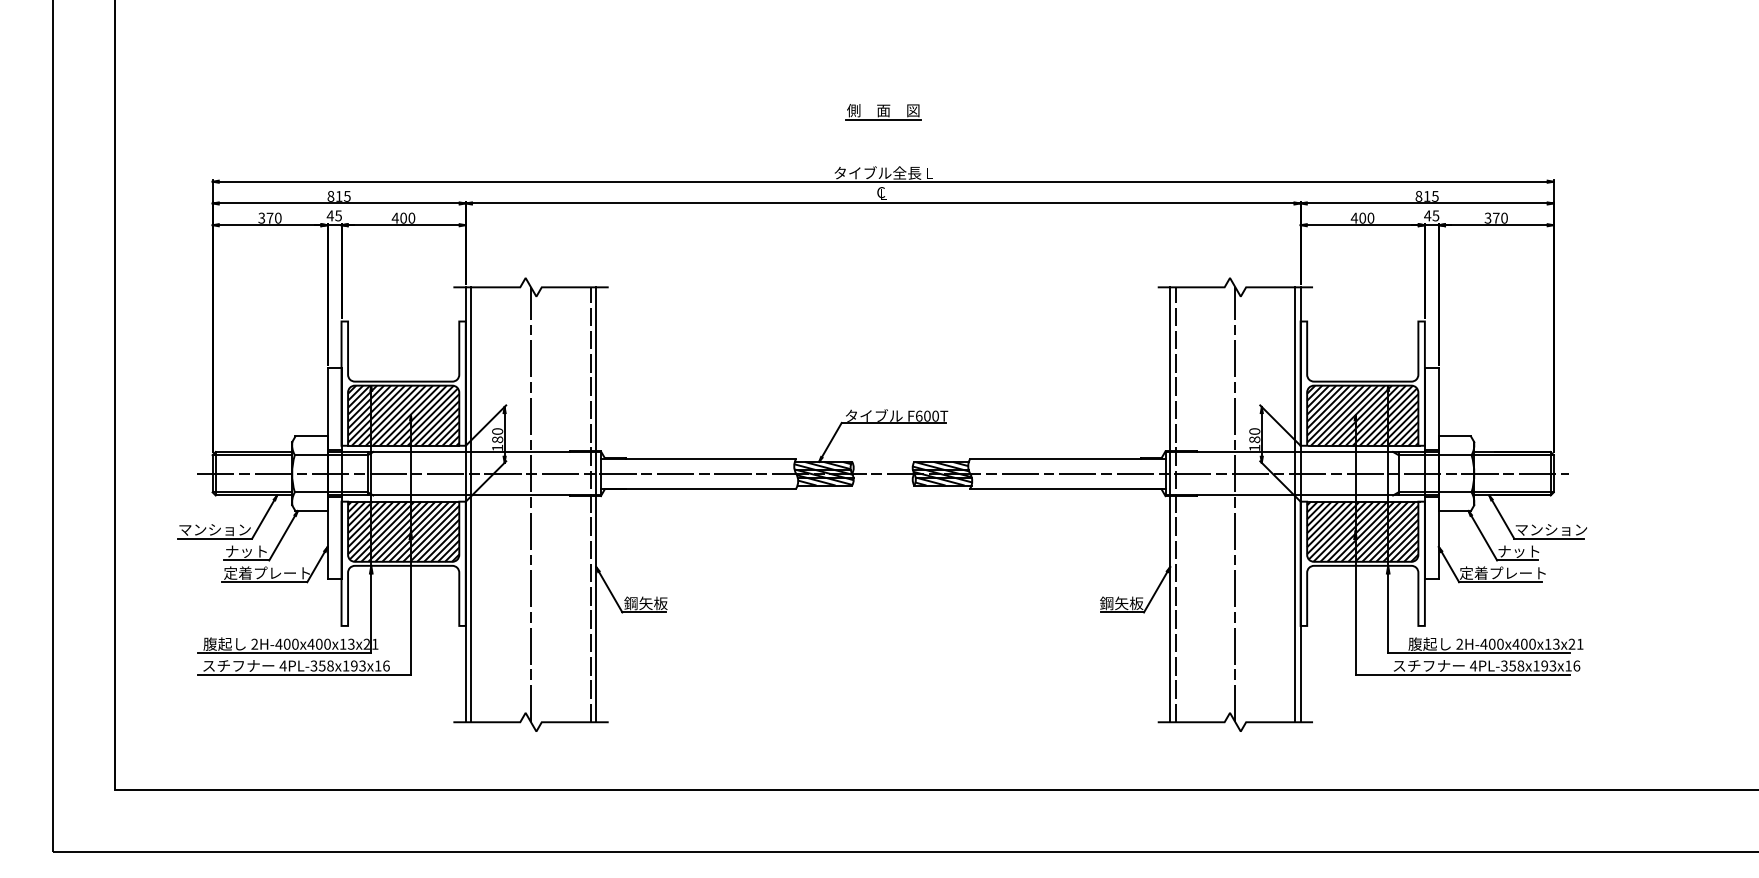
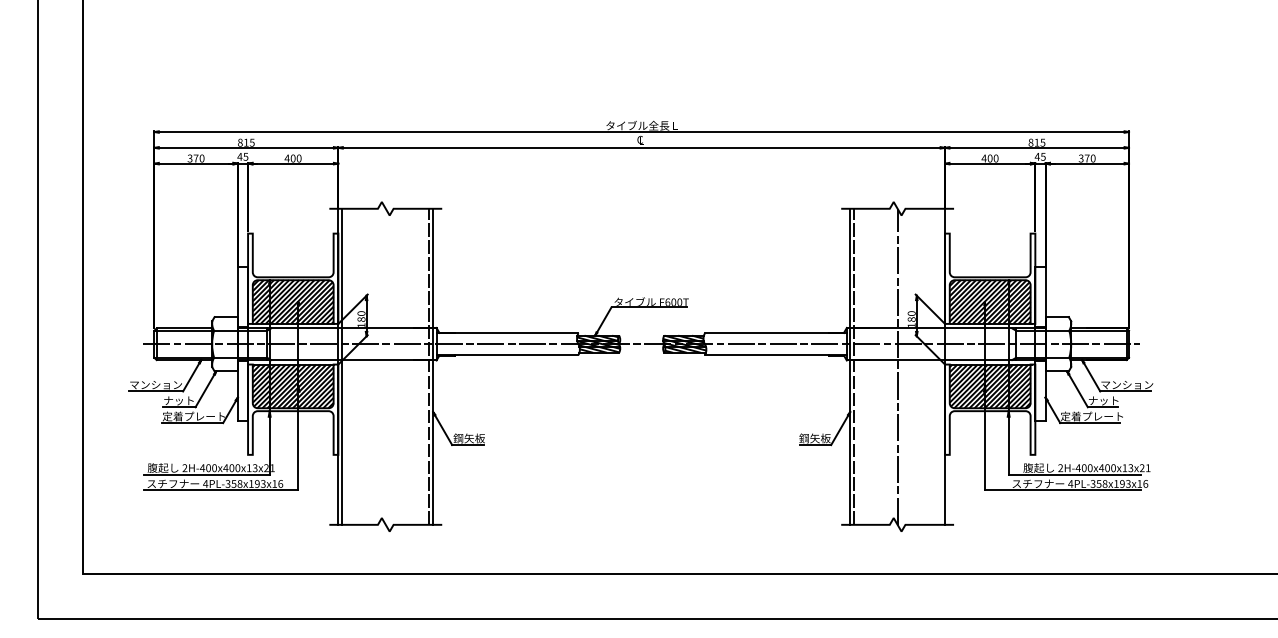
part: (883, 112) -> (641, 81), removed
line: (531, 504) -> (386, 366), removed
line: (1295, 504) -> (941, 366), removed

